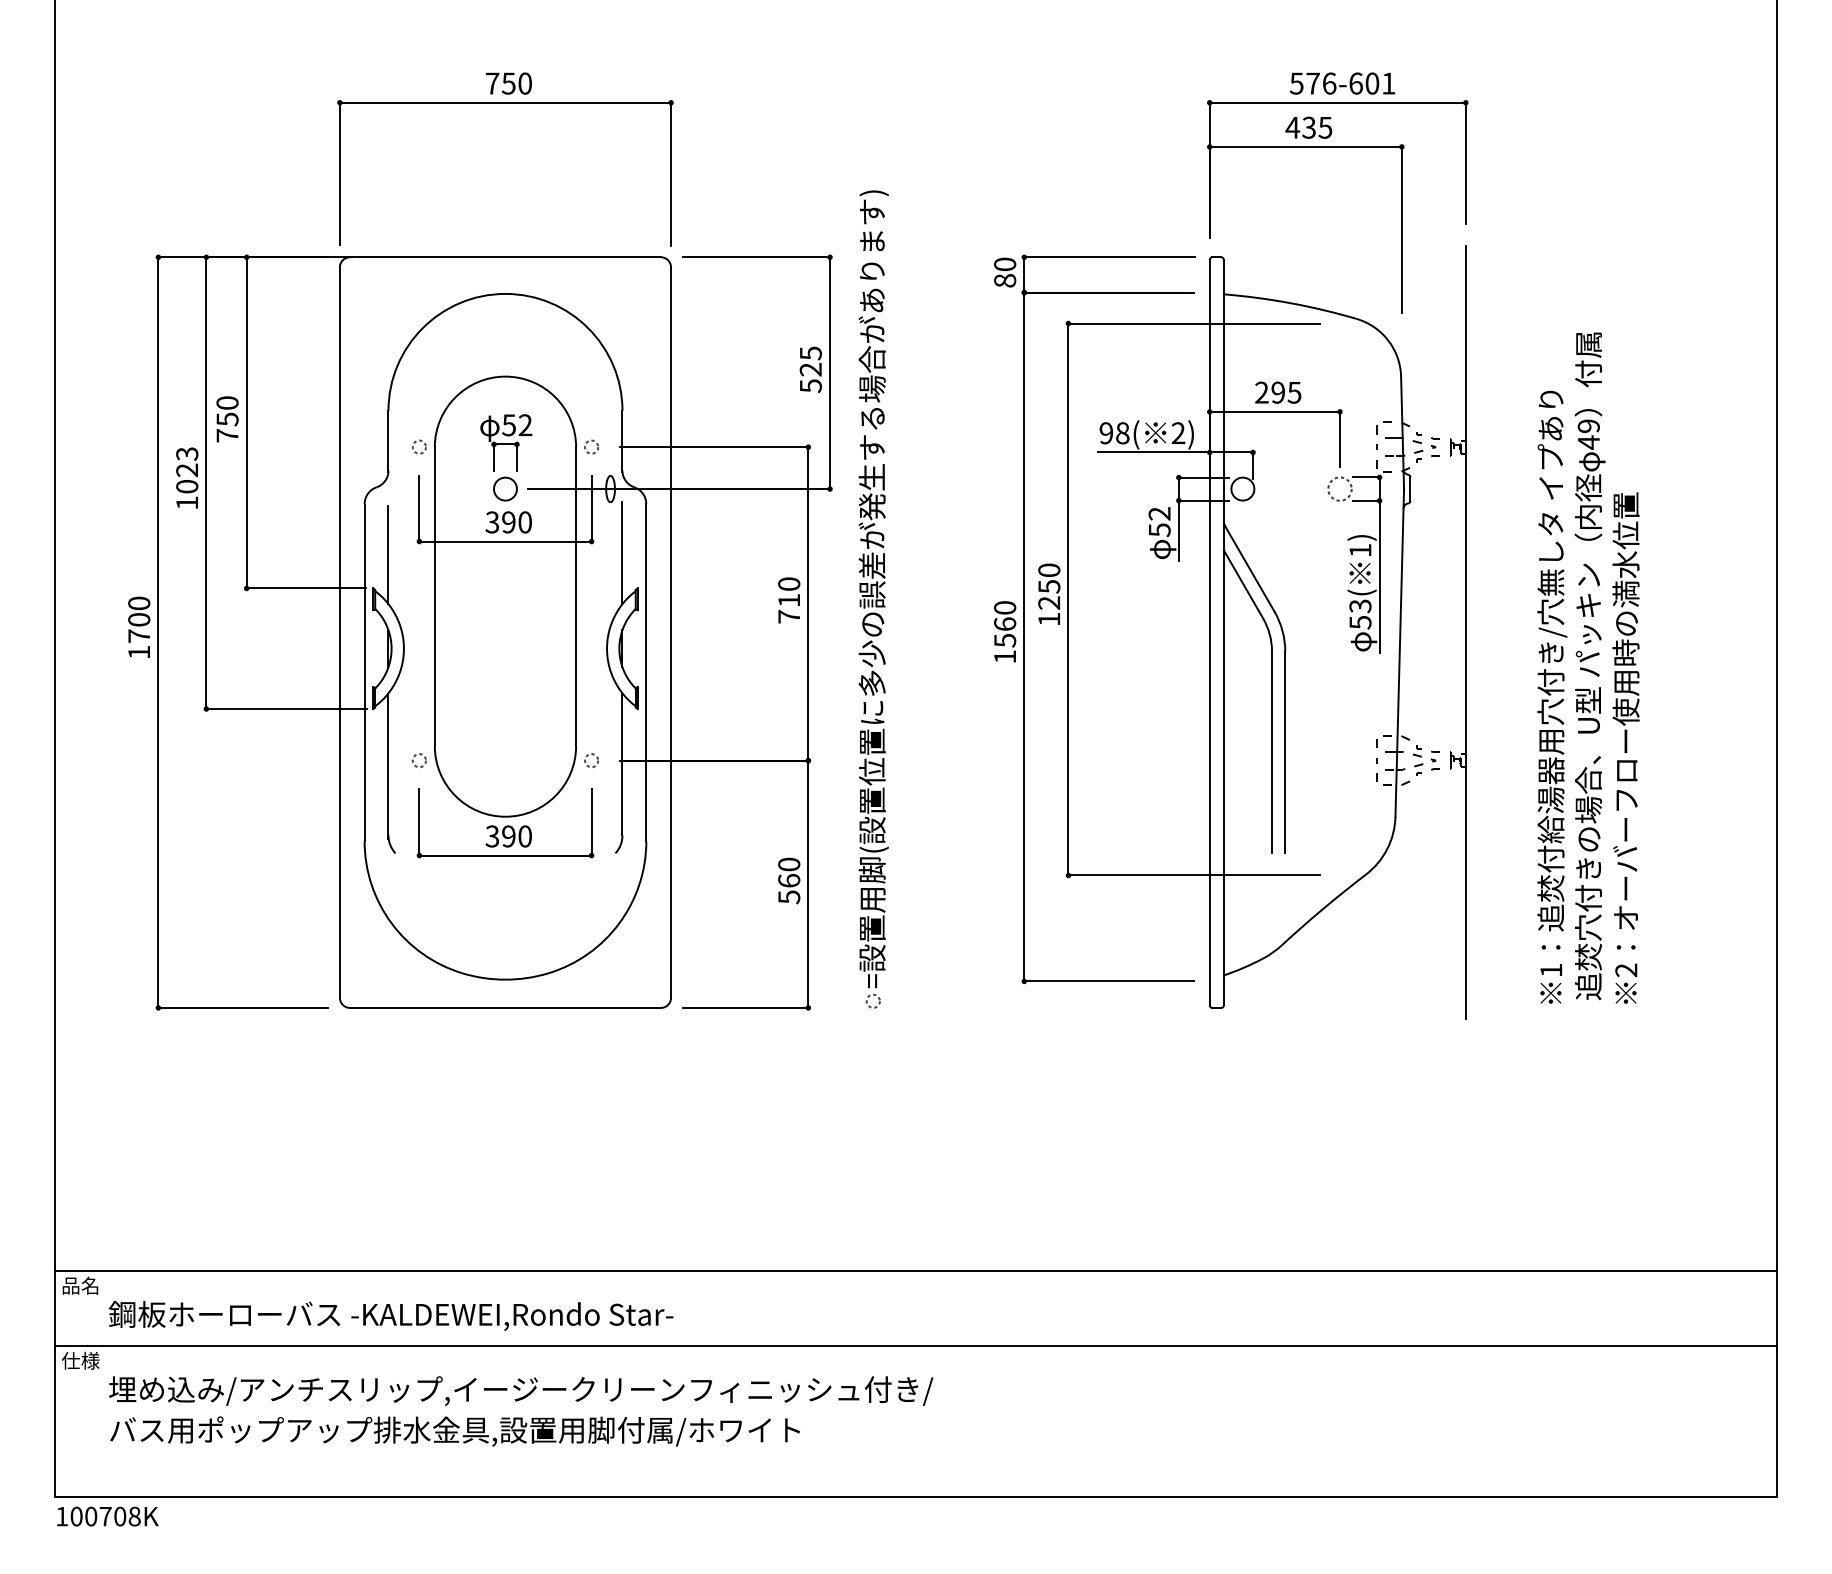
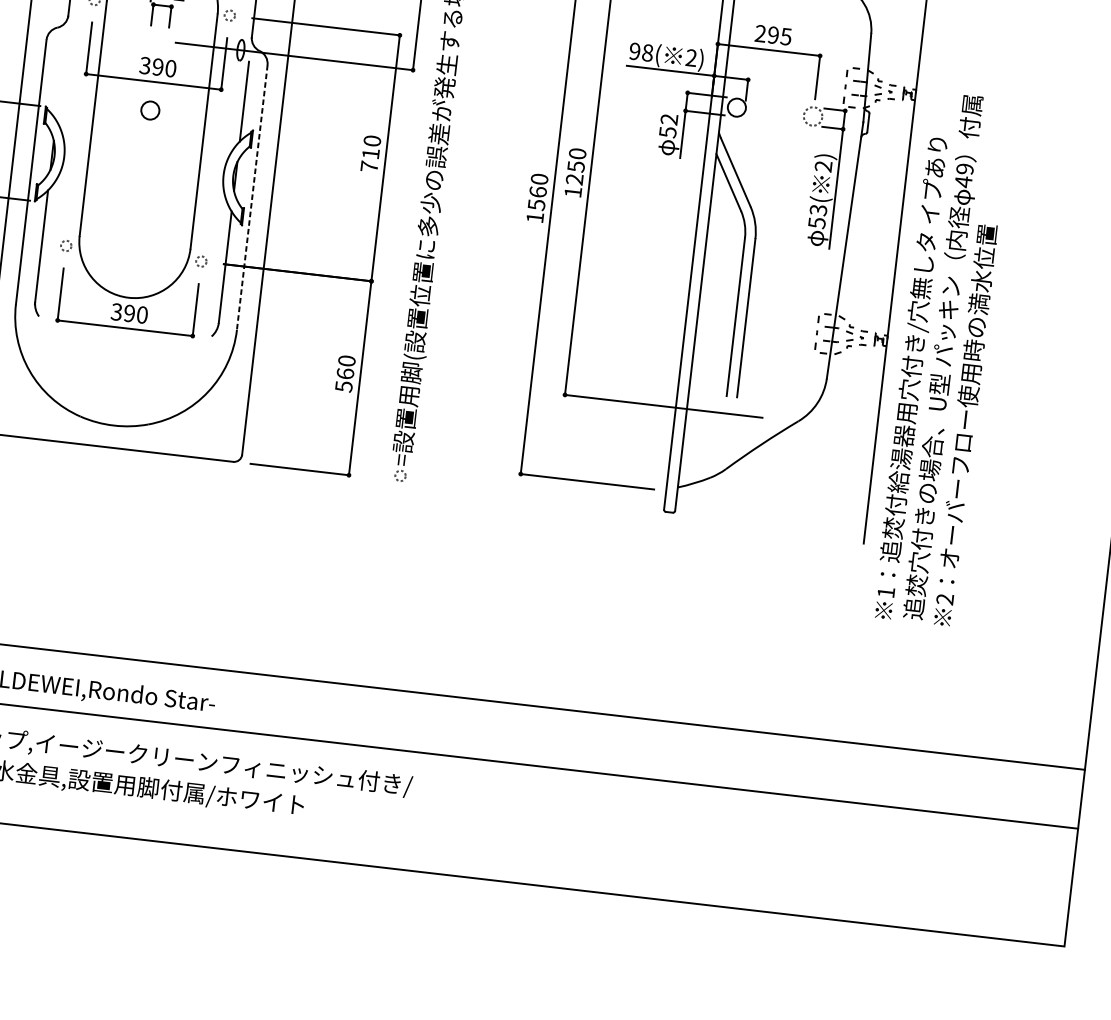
circle: (505, 488) -> (150, 110), moved
text: (1360, 550) -> (823, 166), 1) -> 2)
line: (388, 554) -> (60, 81), removed
text: (1588, 667) -> (942, 358), moved
line: (646, 672) -> (252, 197), solid -> dashed

